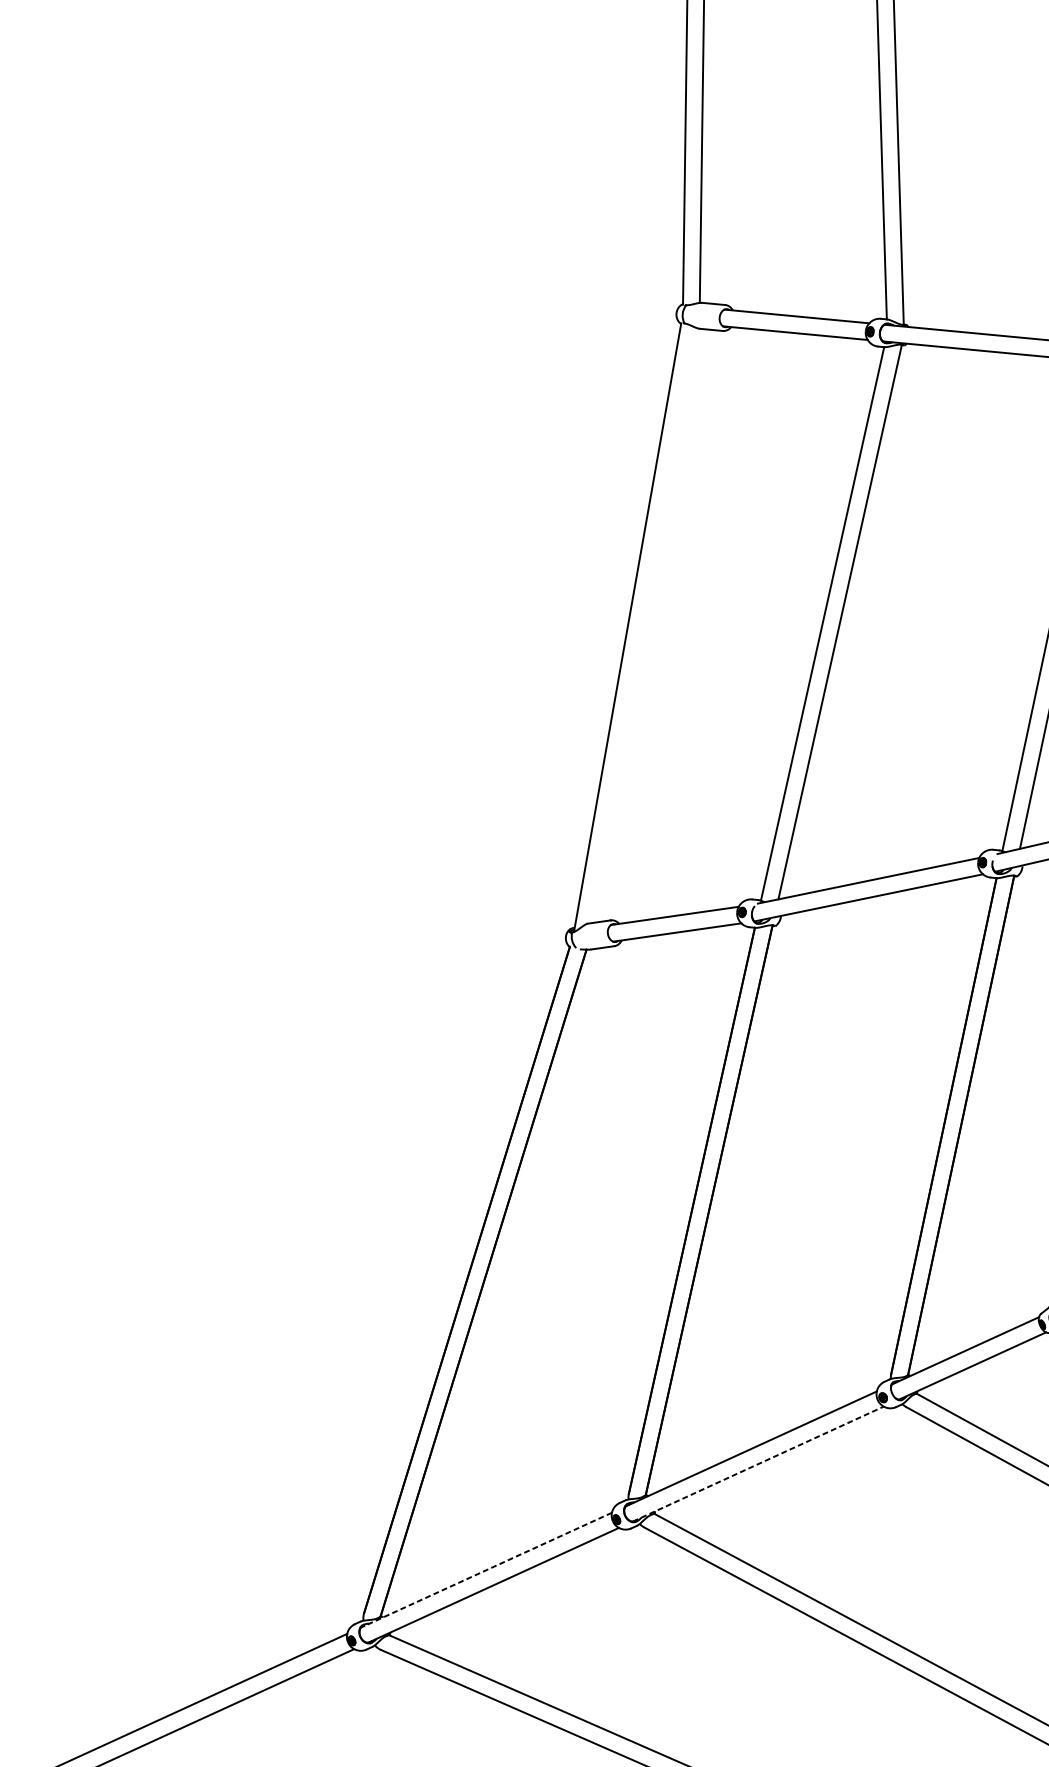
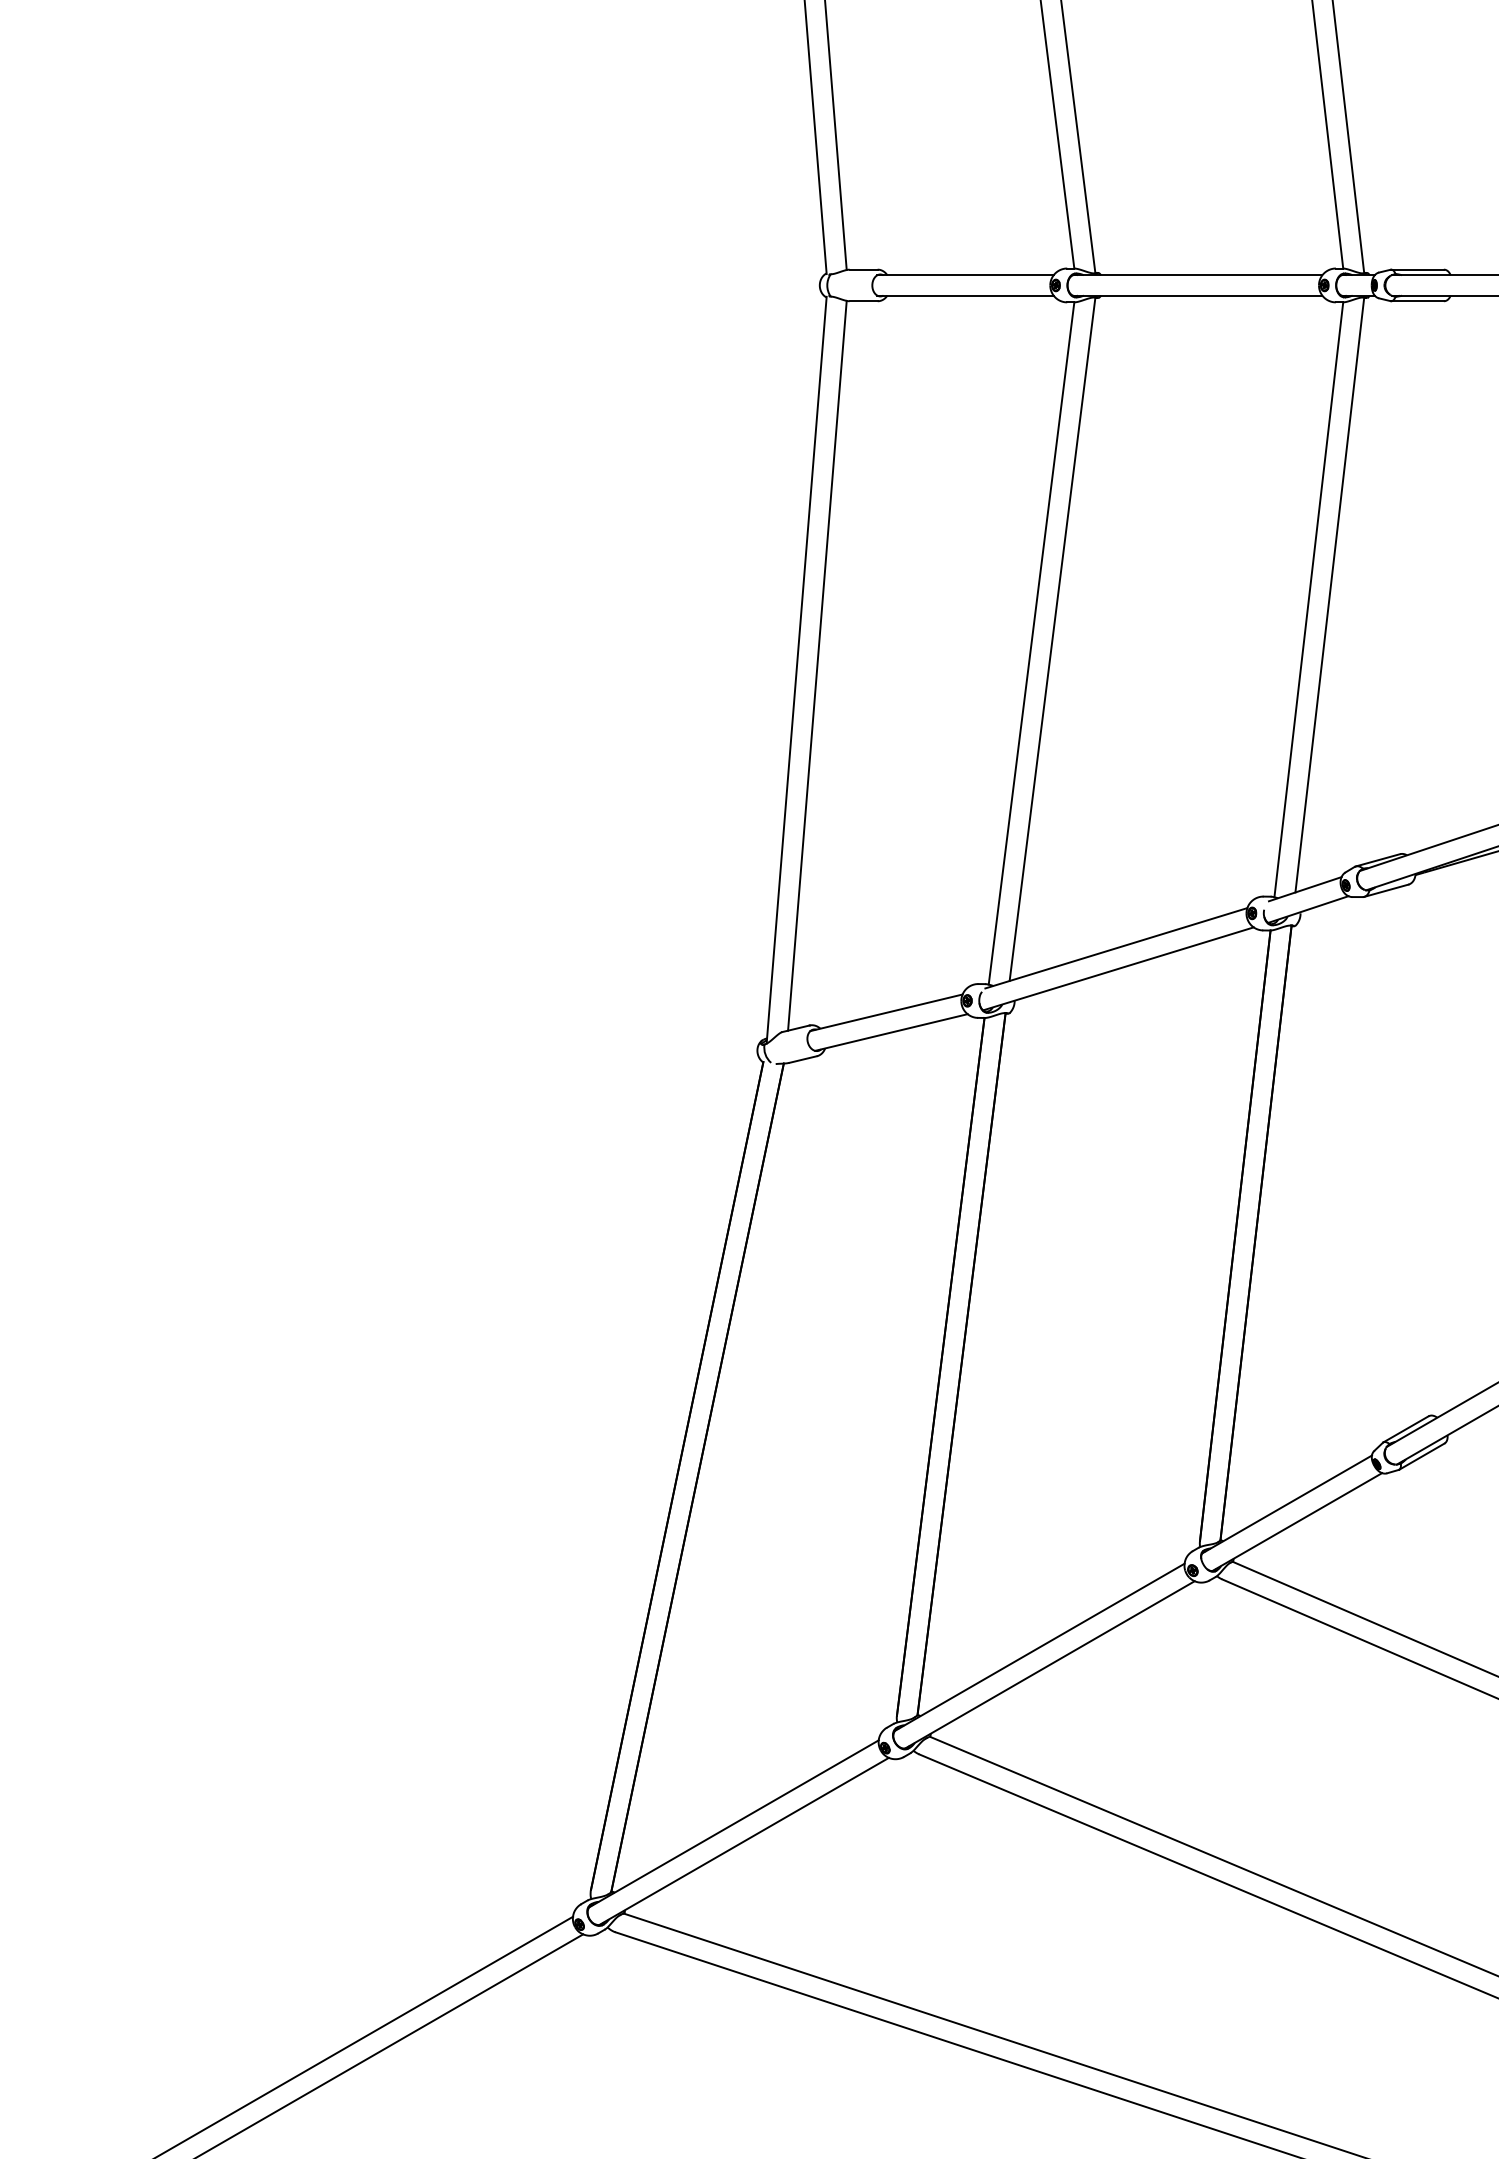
line: (645, 625) -> (817, 665), added
line: (758, 1463) -> (1050, 1664), dashed -> solid
line: (486, 1570) -> (733, 1824), dashed -> solid

